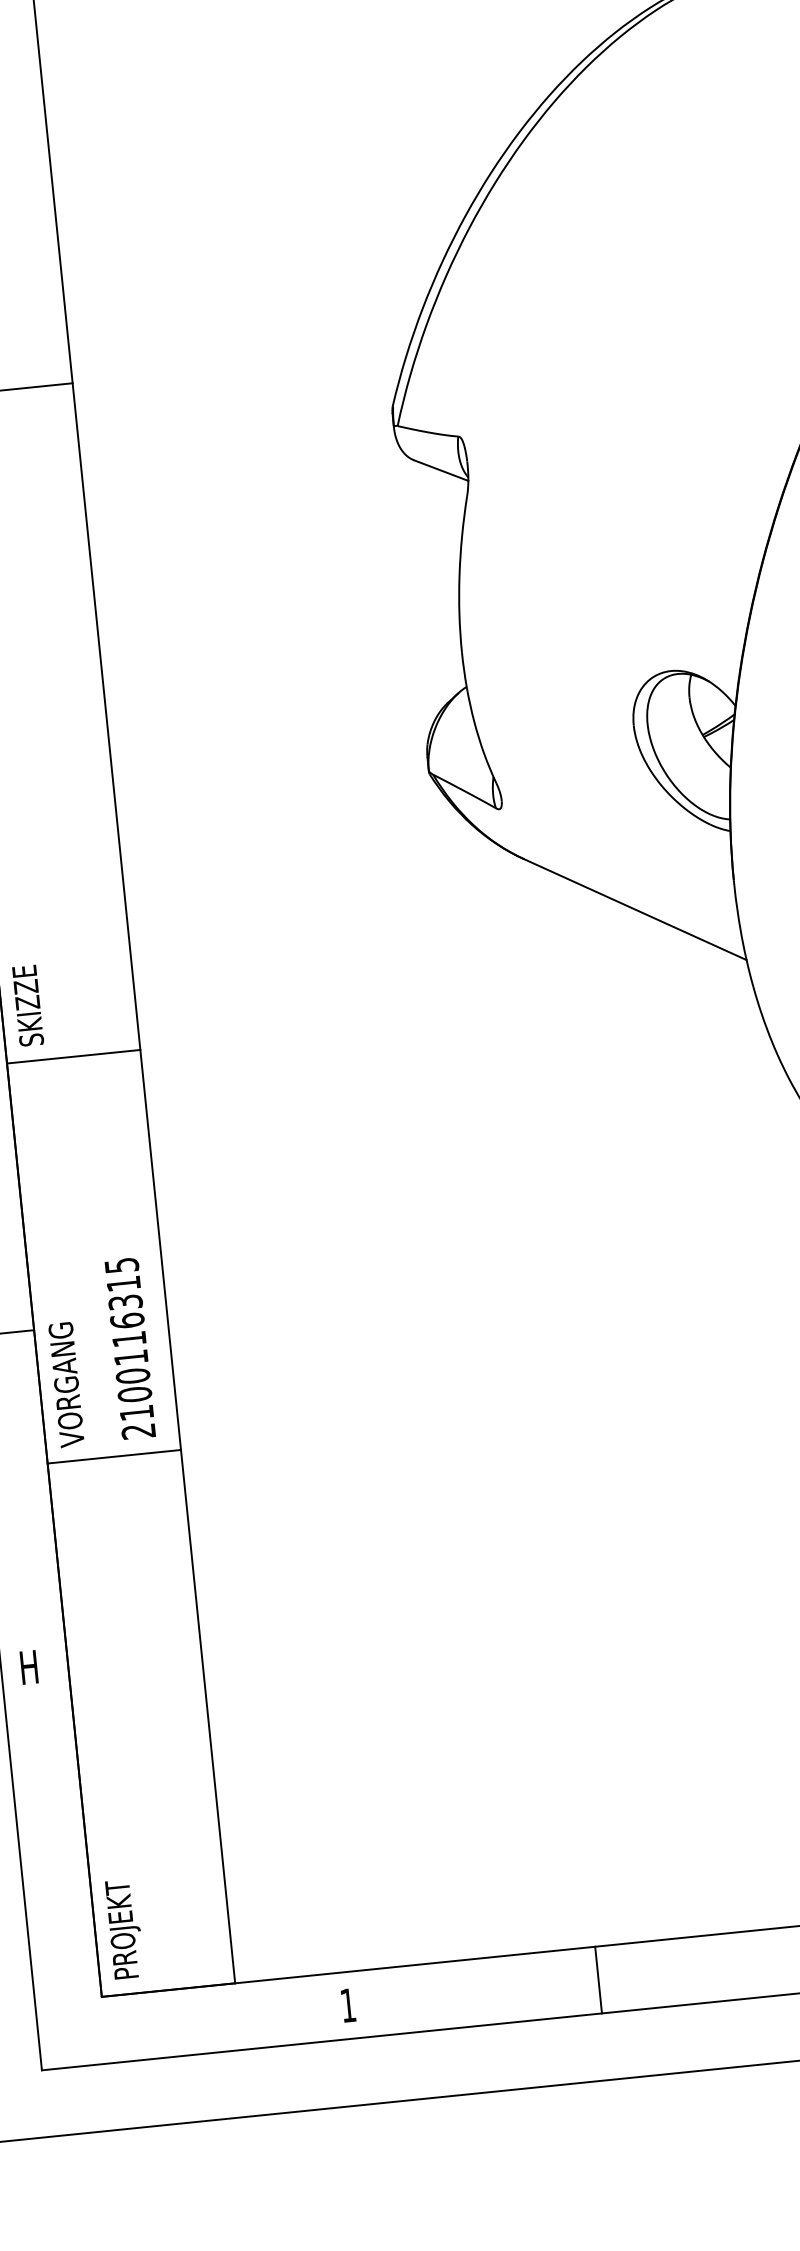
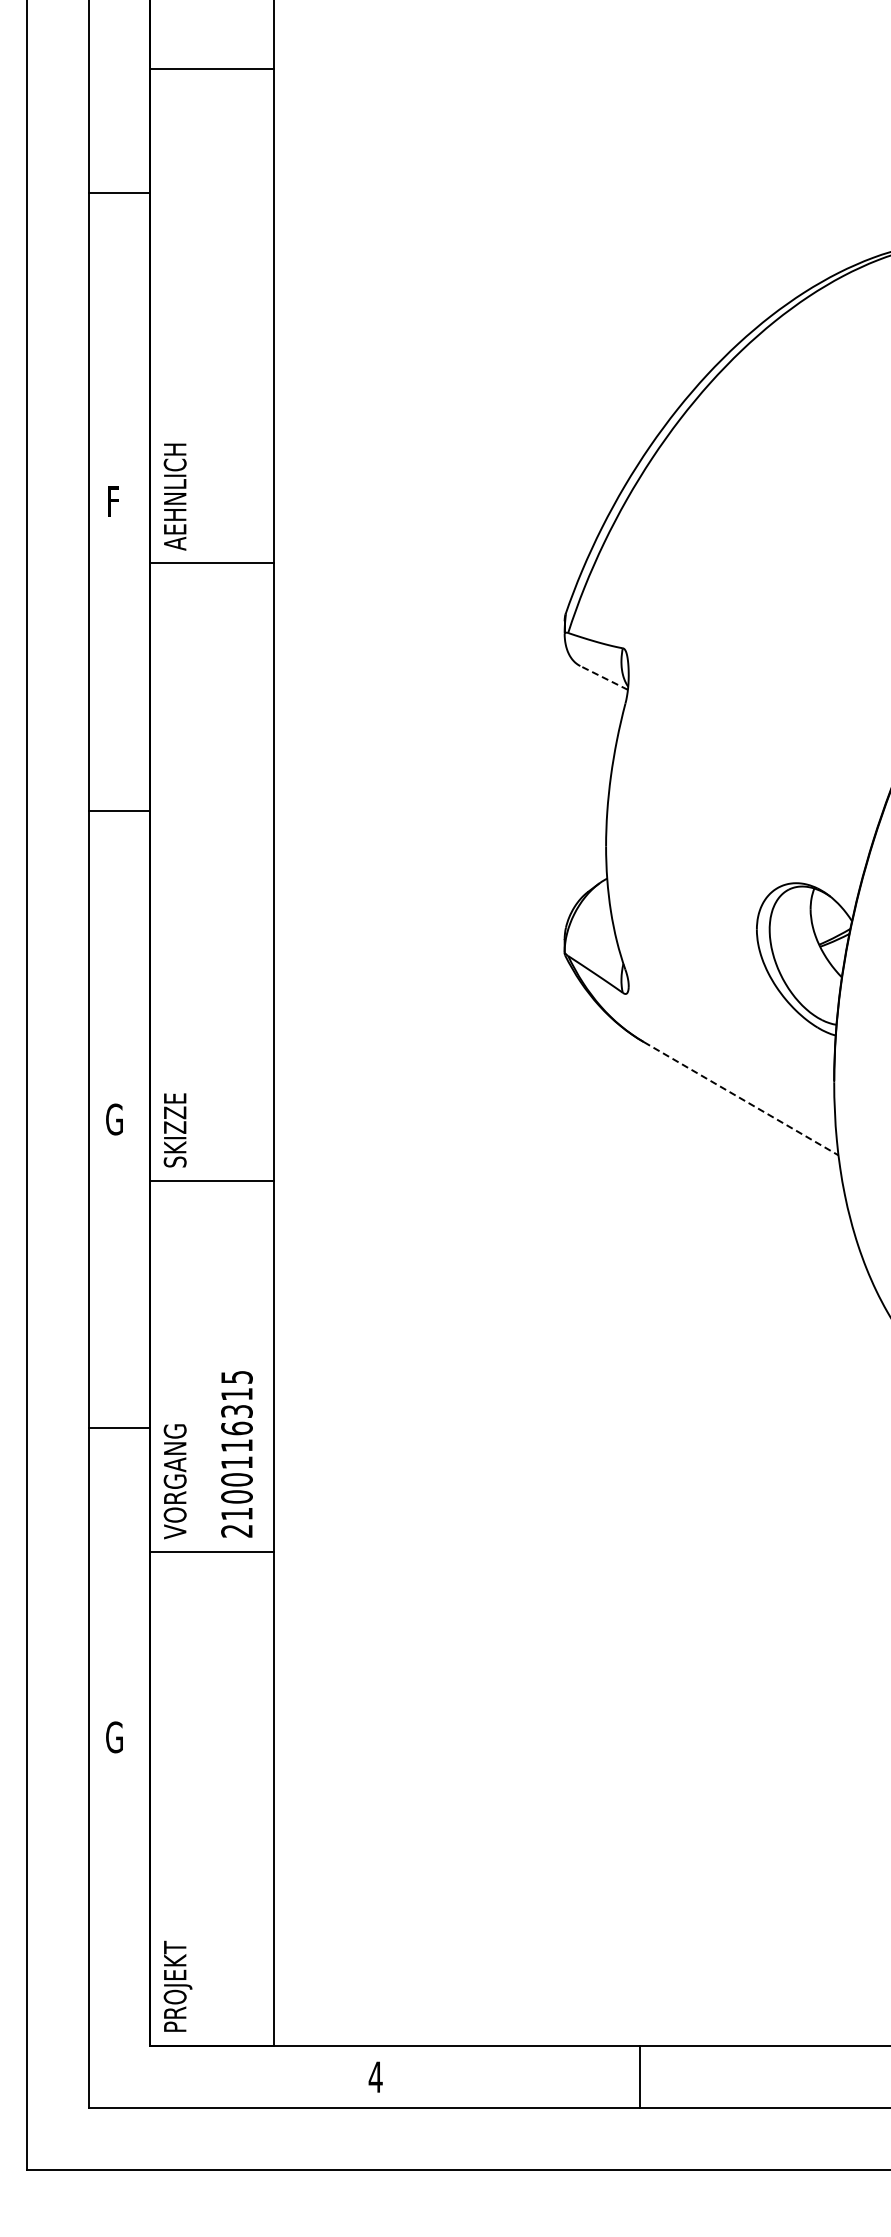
line: (441, 470) -> (604, 677), solid -> dashed
line: (635, 909) -> (741, 1098), solid -> dashed
text: (29, 1667) -> (114, 1737), H -> G
line: (598, 1980) -> (639, 2077), moved
text: (347, 2004) -> (375, 2076), 1 -> 4

